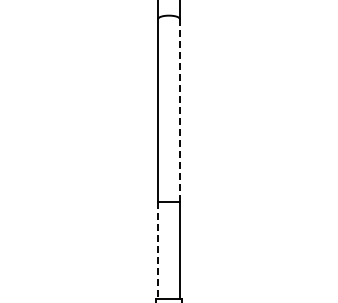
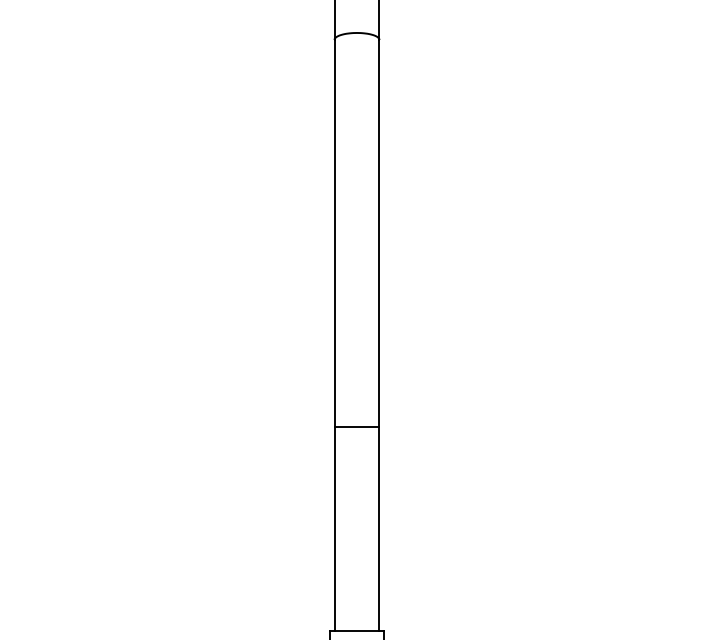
line: (179, 110) -> (379, 233), dashed -> solid
line: (158, 250) -> (334, 529), dashed -> solid

